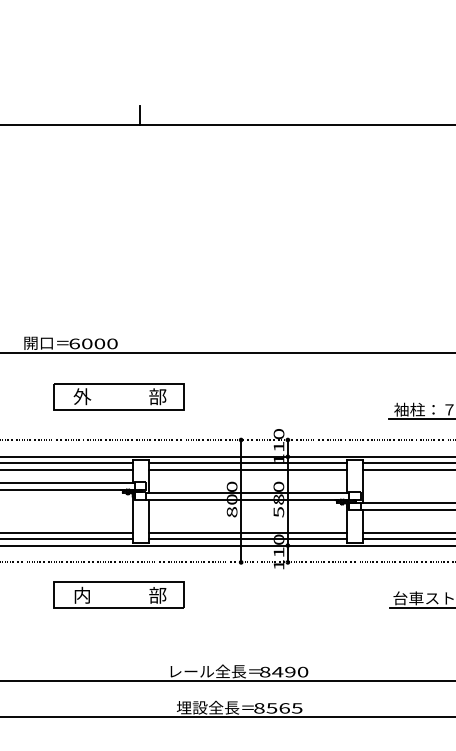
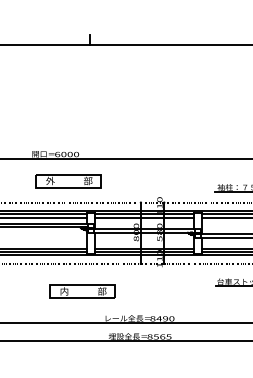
part: (118, 397) -> (68, 181), moved
part: (118, 595) -> (82, 291), moved

